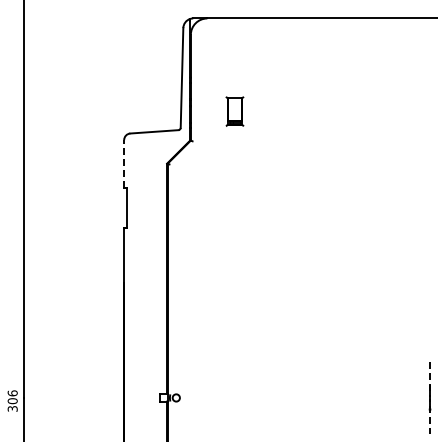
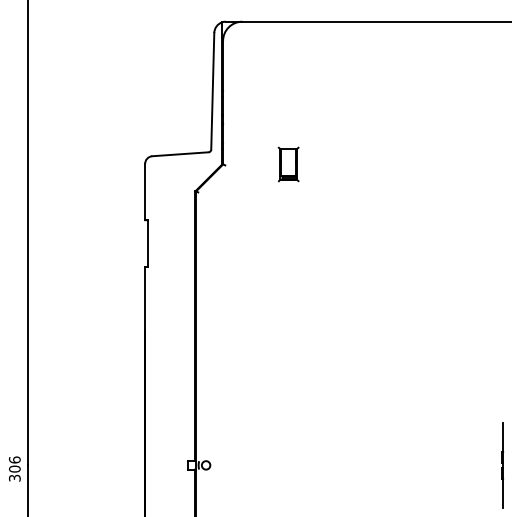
part: (234, 111) -> (288, 164), moved
line: (124, 164) -> (145, 192), dashed -> solid
line: (430, 398) -> (503, 466), dashed -> solid

